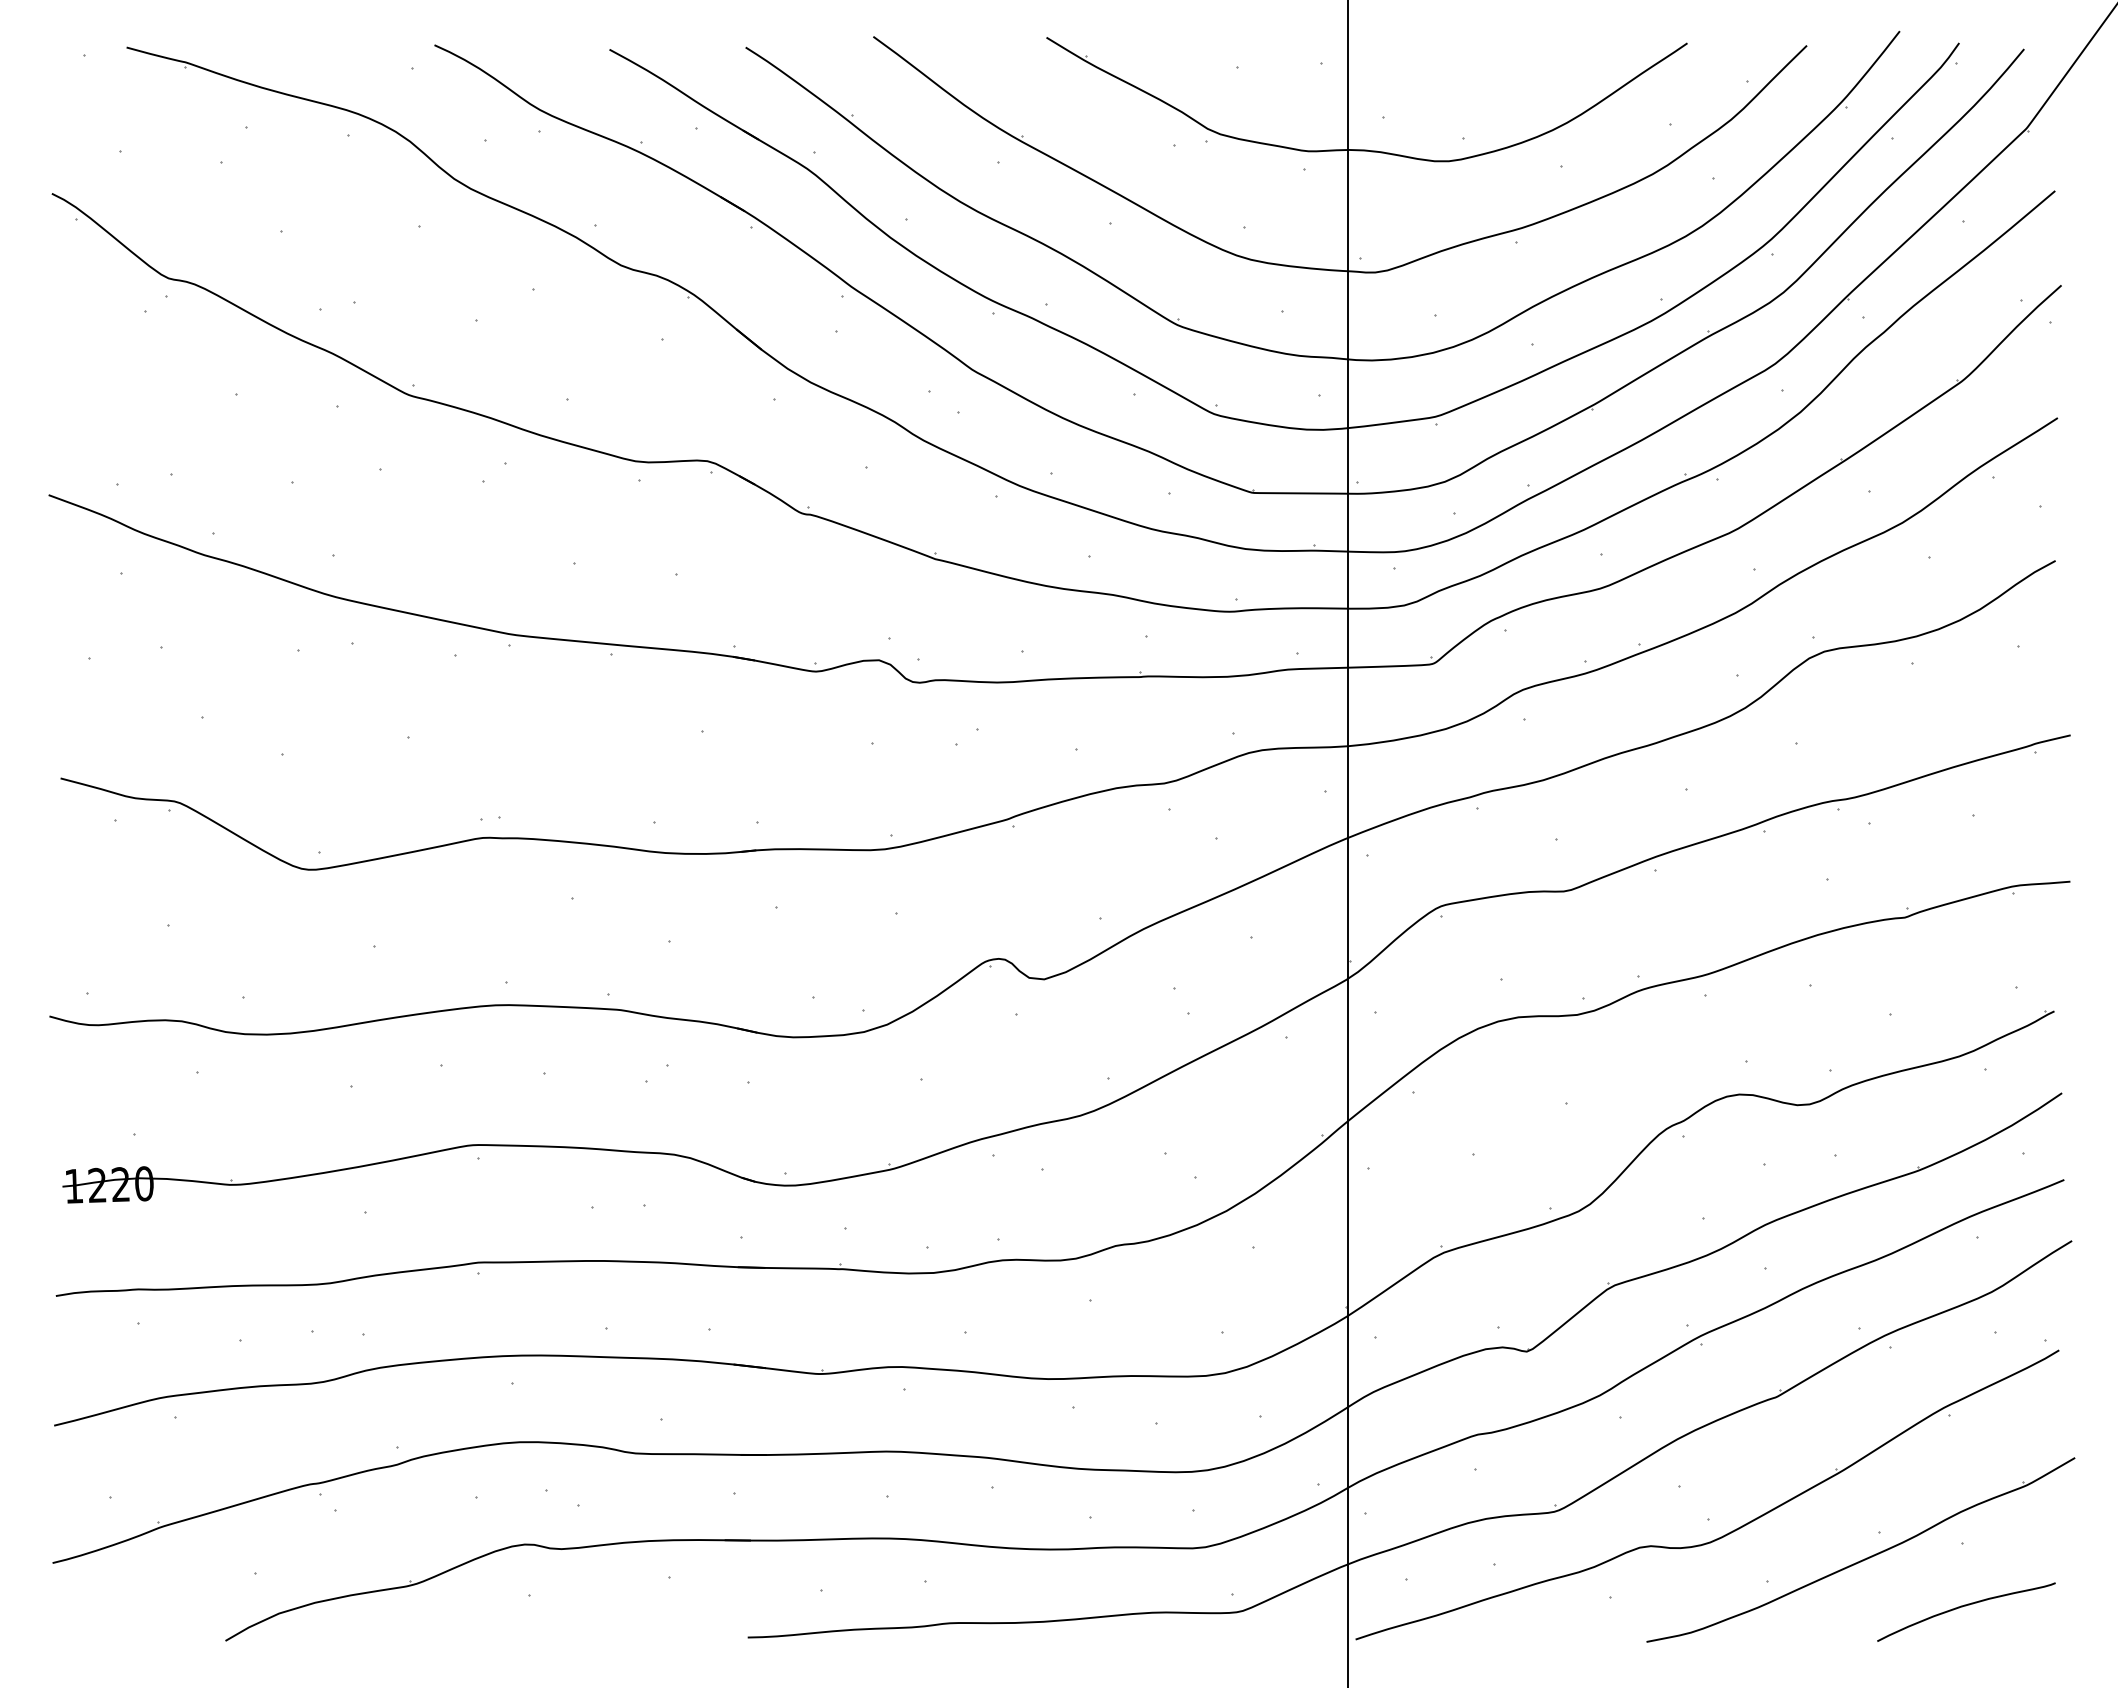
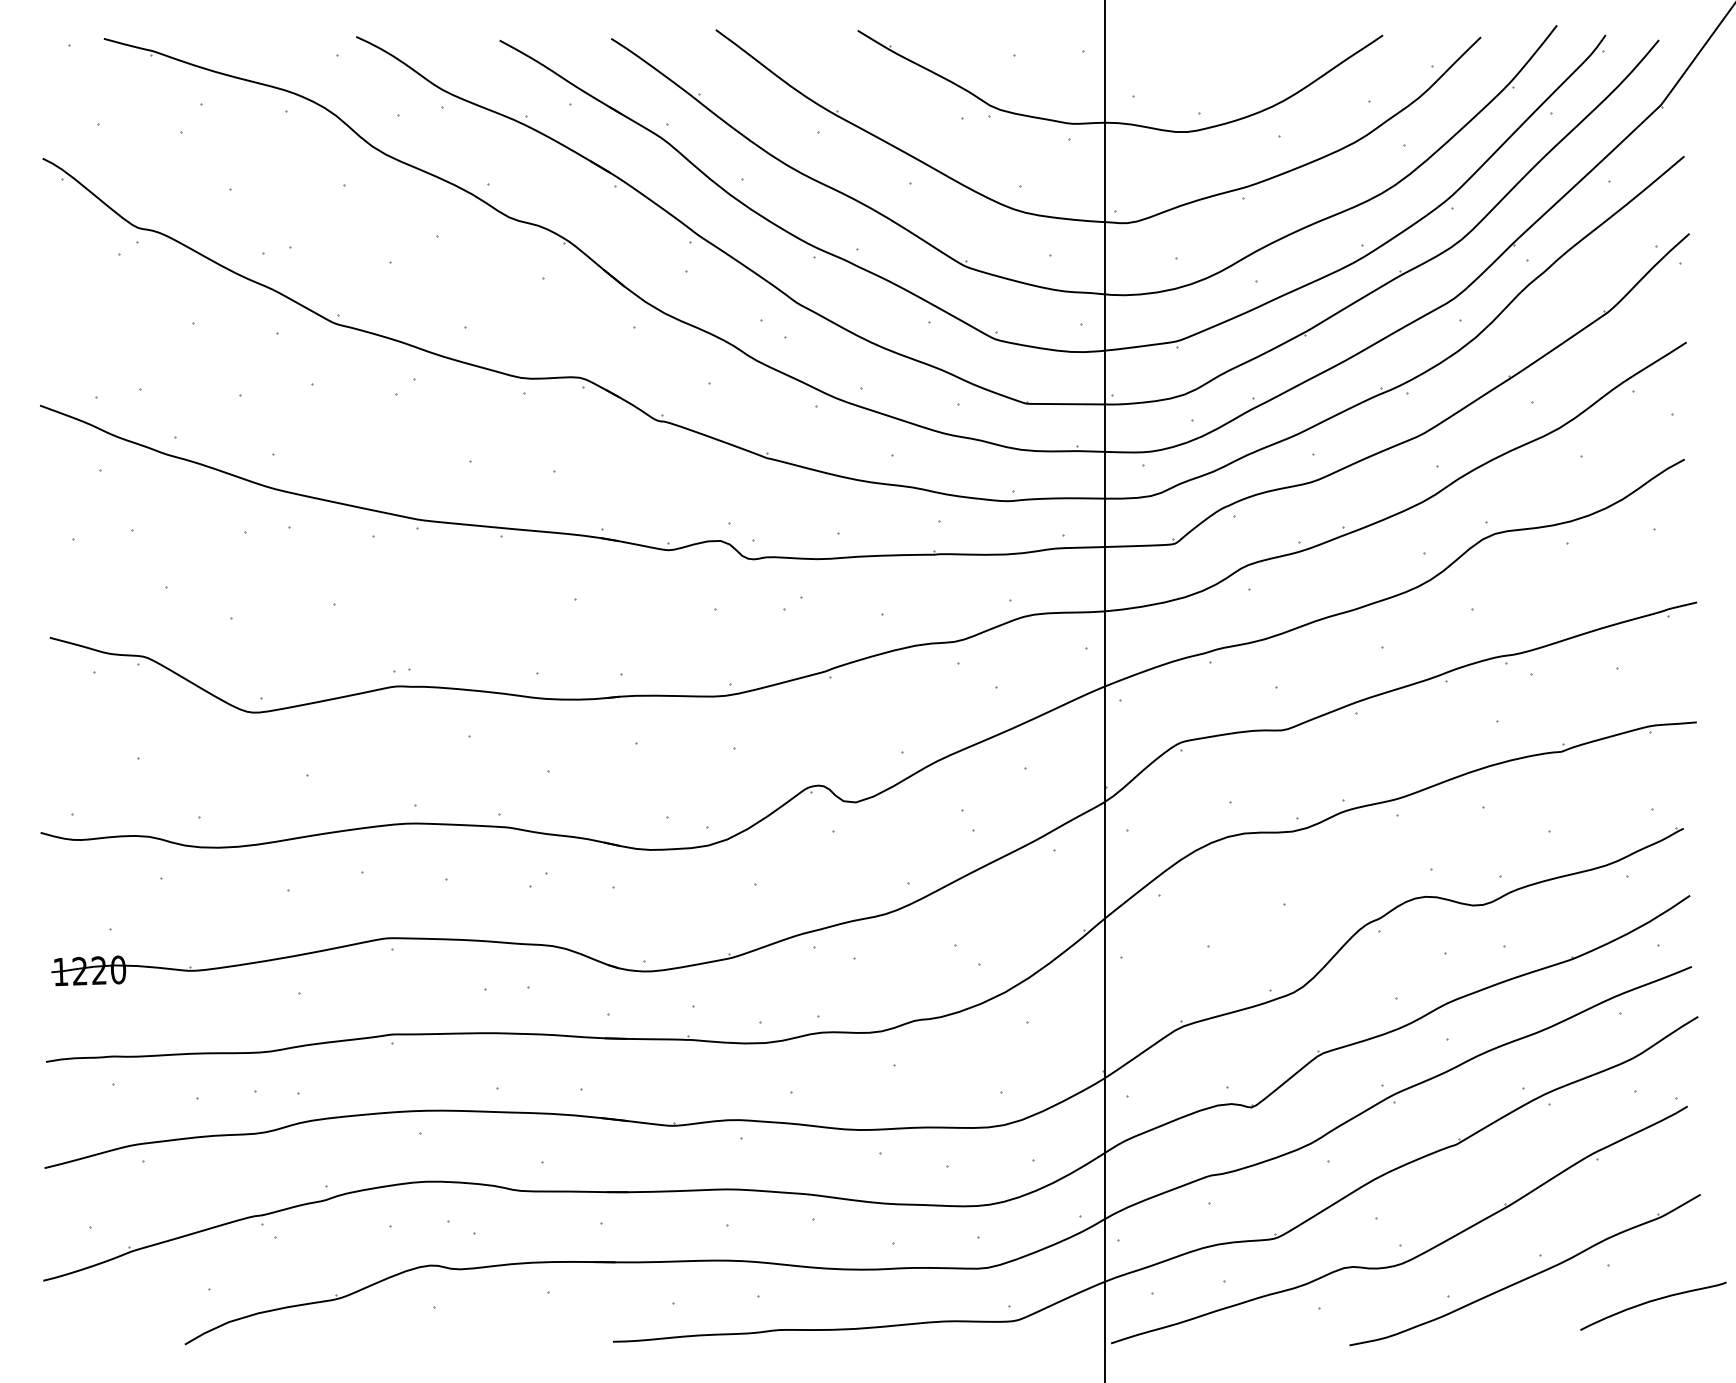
curve: (1966, 1606) -> (1653, 1301), moved

